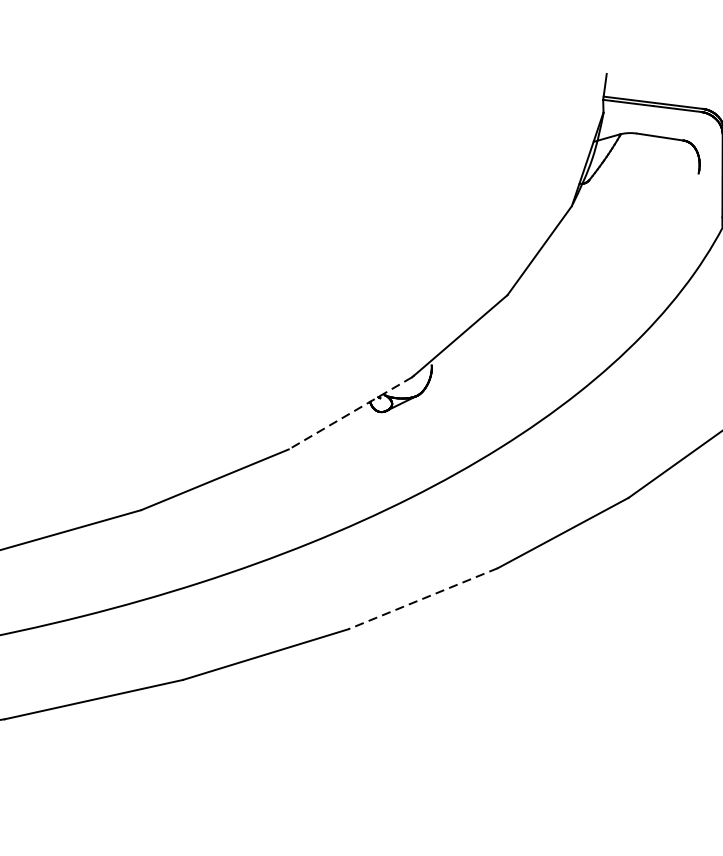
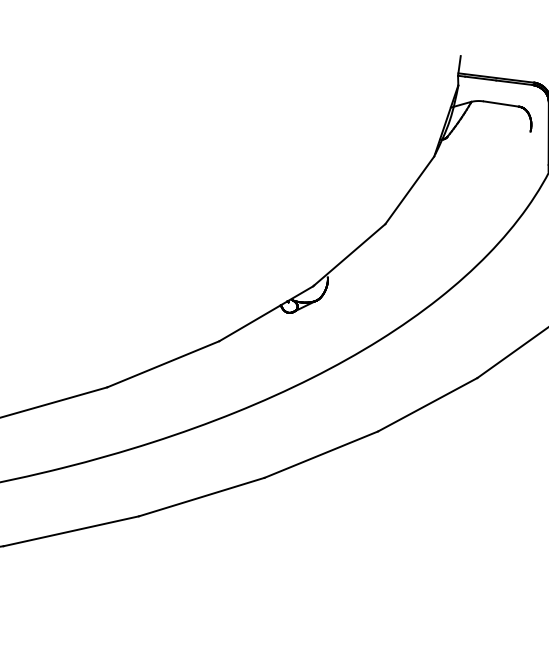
line: (349, 414) -> (265, 314), dashed -> solid
line: (422, 598) -> (320, 454), dashed -> solid

